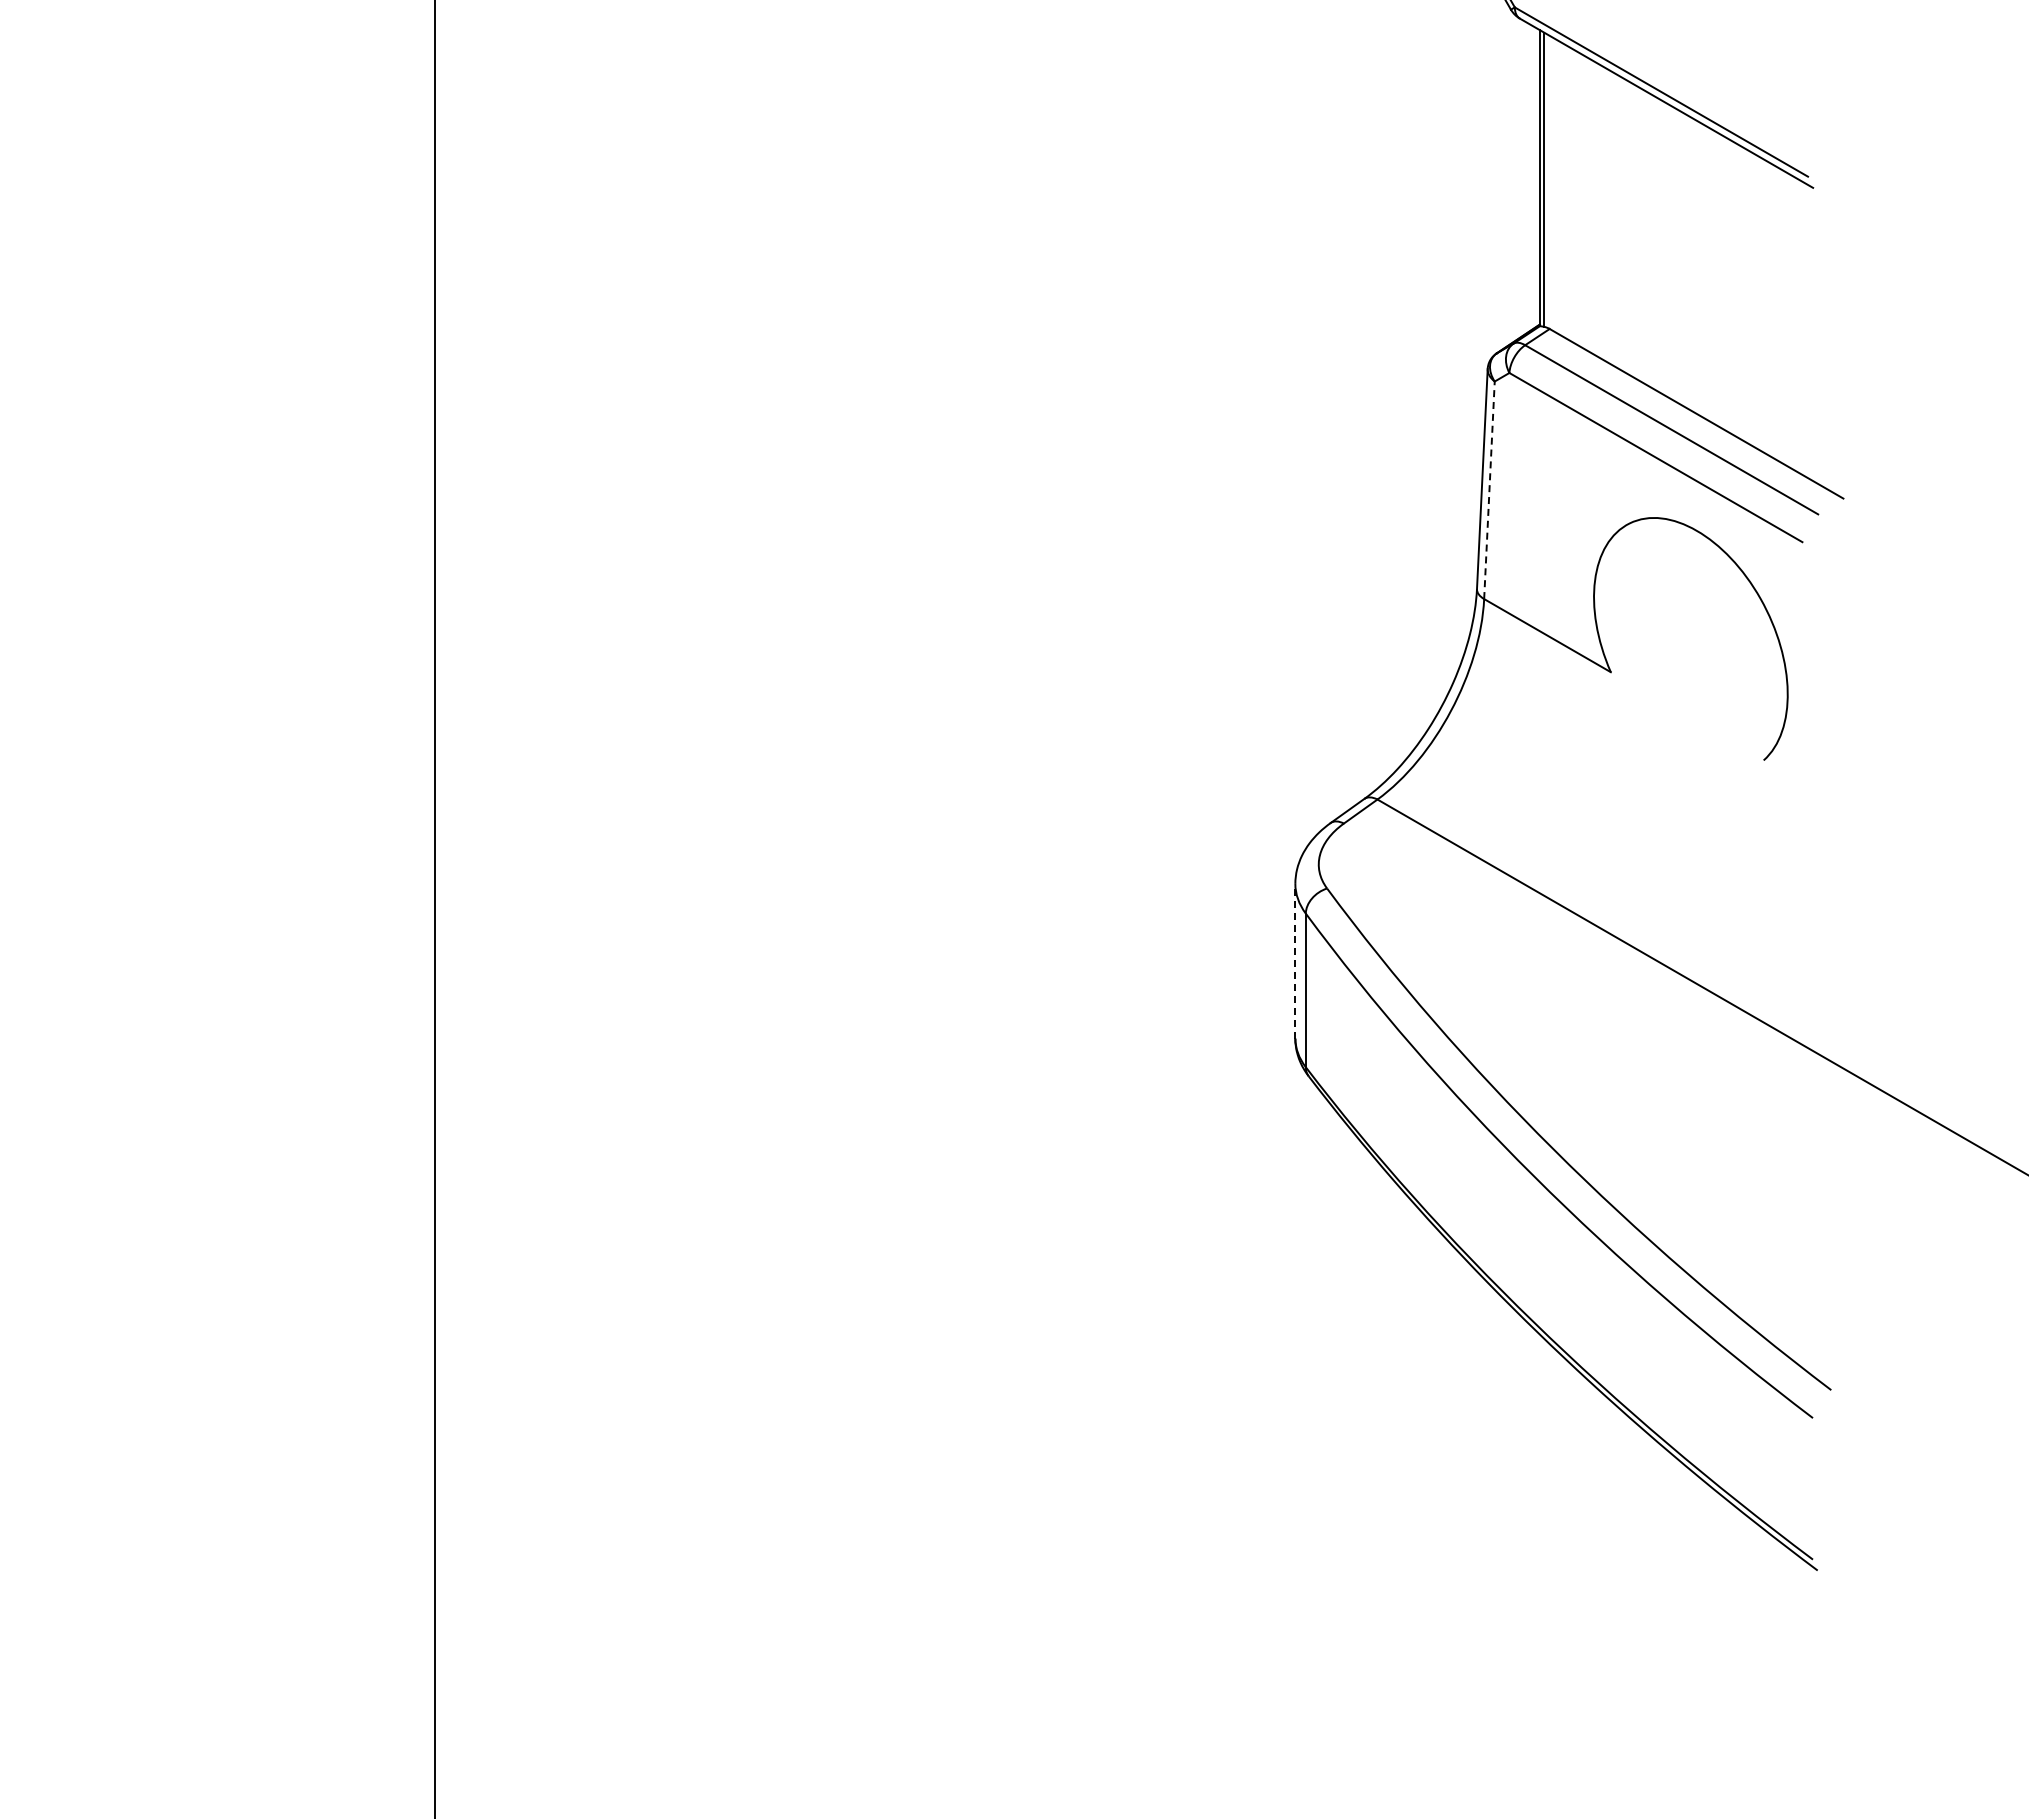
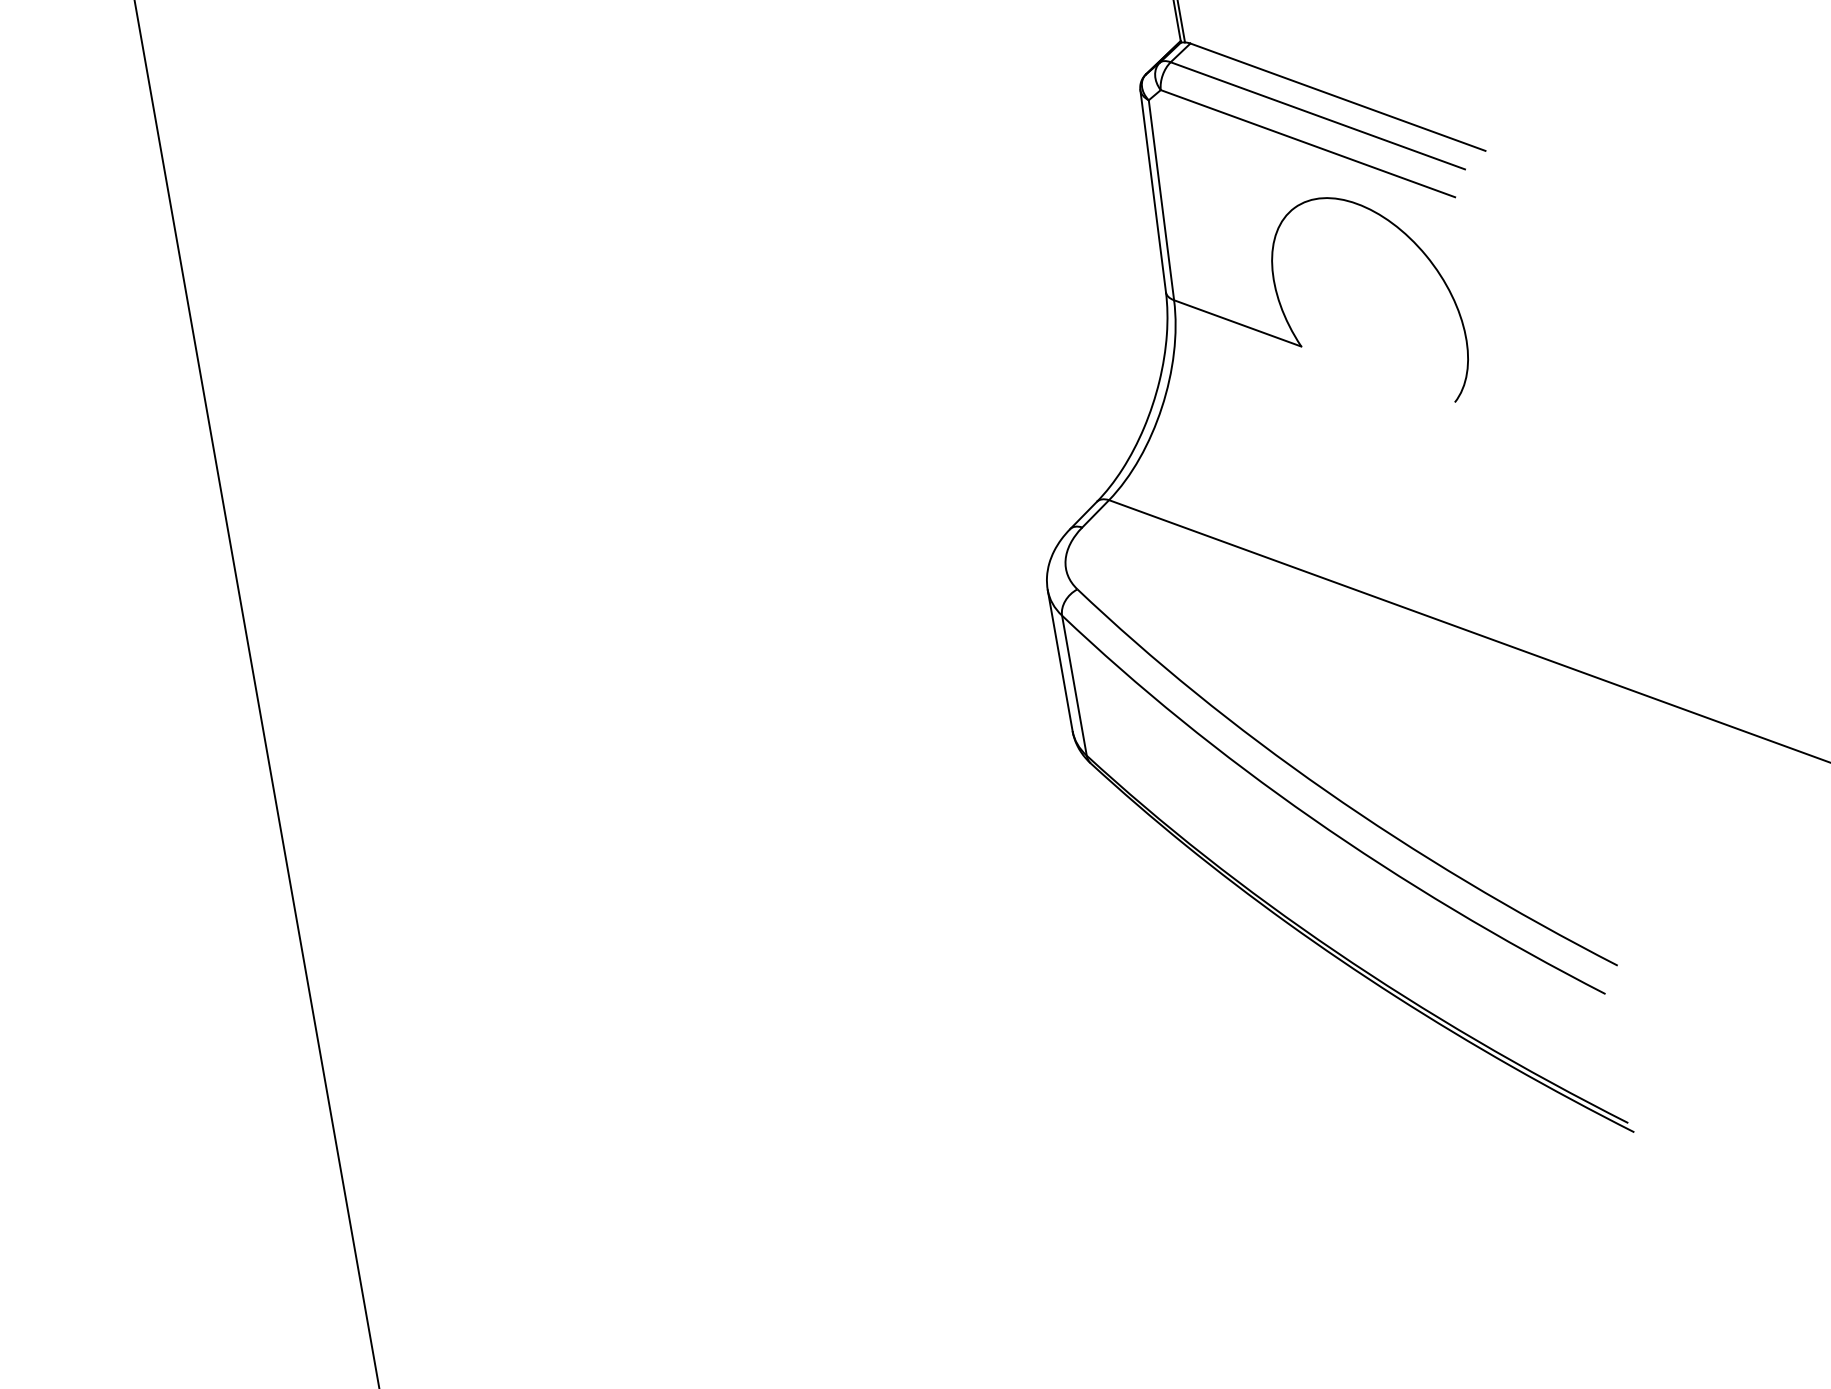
line: (1489, 490) -> (1161, 200), dashed -> solid
line: (1295, 960) -> (1060, 660), dashed -> solid

